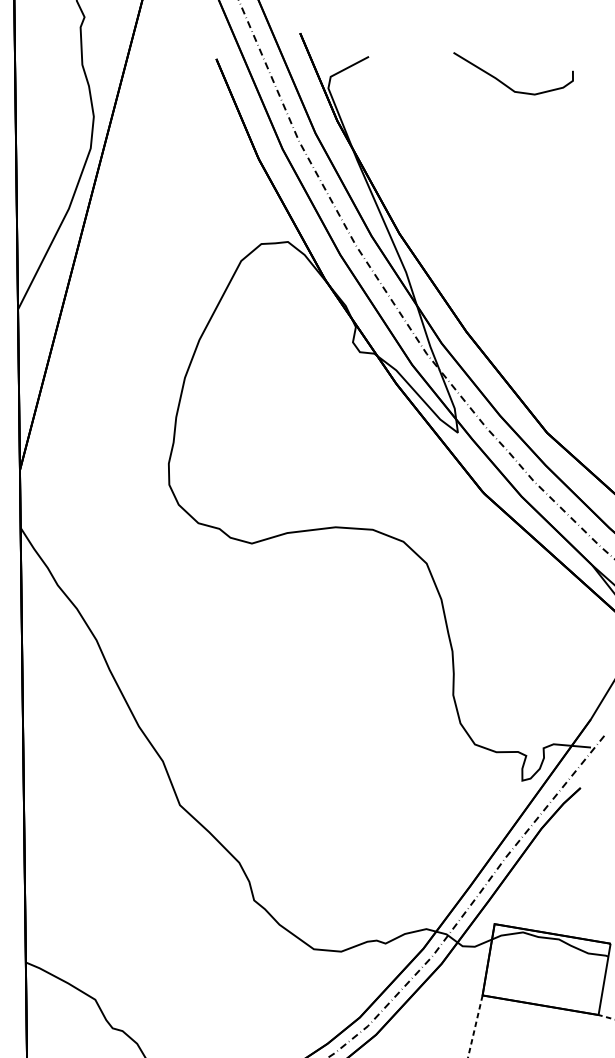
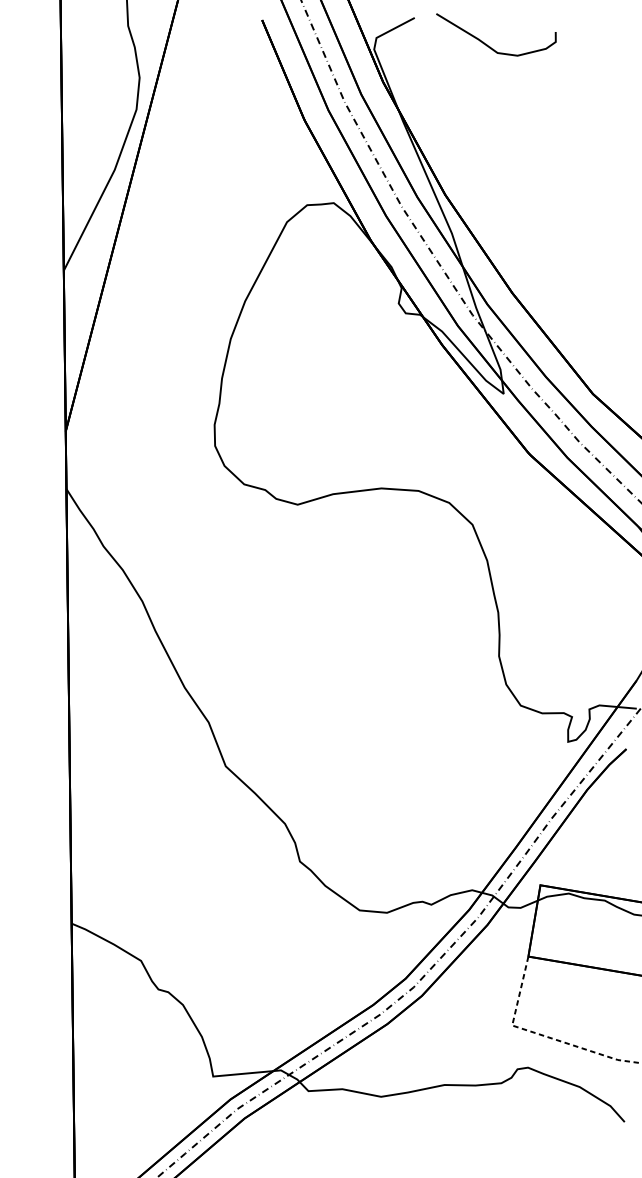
curve: (507, 85) -> (490, 46), moved

